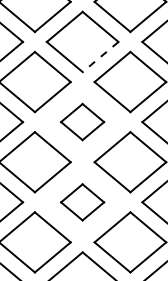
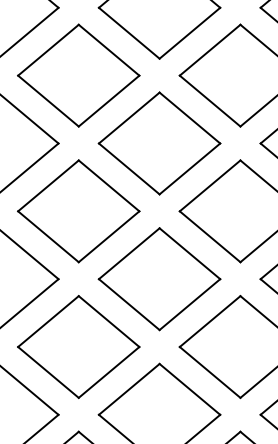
line: (100, 57) -> (189, 34), dashed -> solid
part: (82, 121) -> (159, 142), size x1.67
part: (82, 202) -> (159, 279), size x1.67

